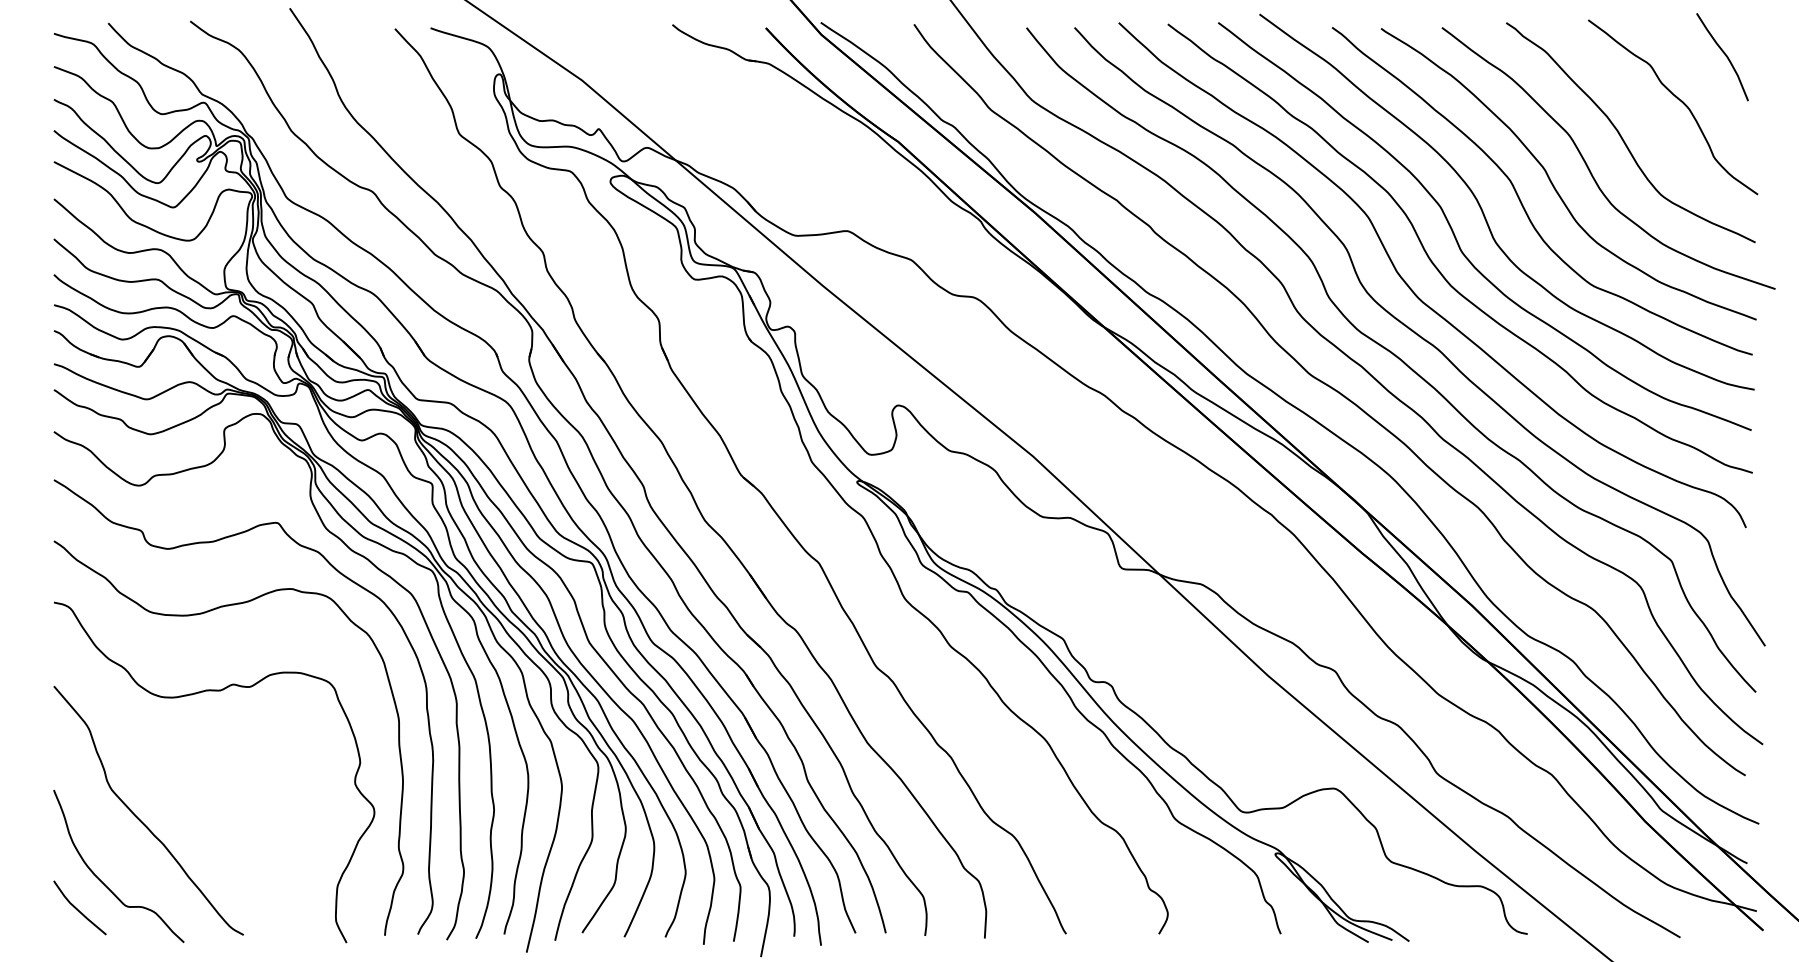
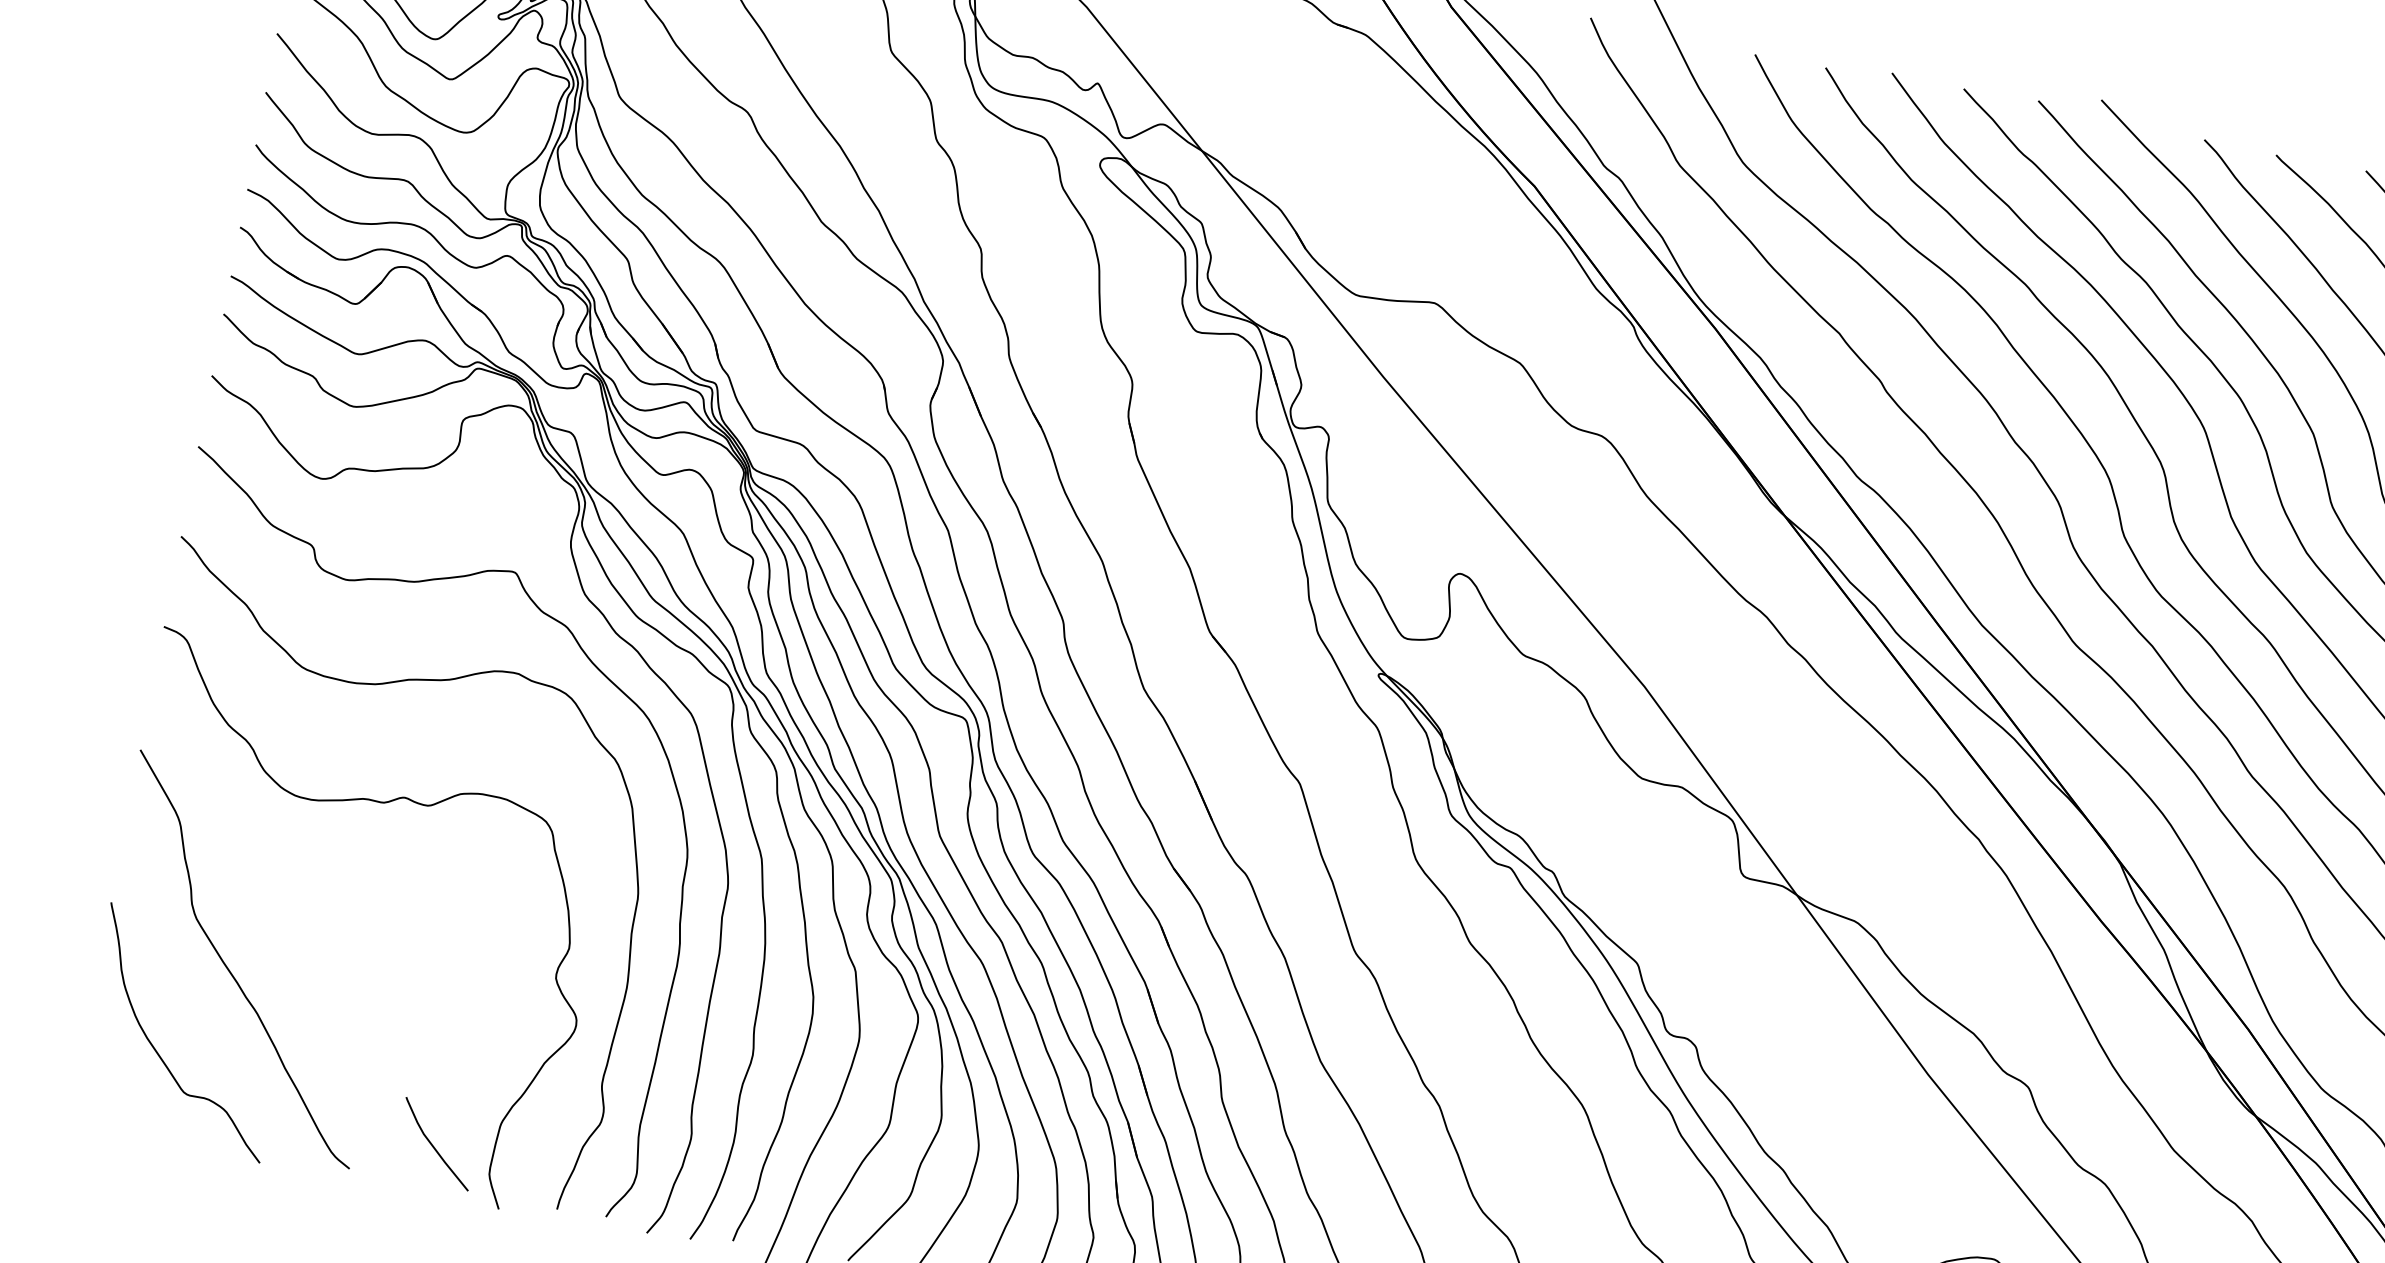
curve: (77, 908) -> (433, 1144), moved

